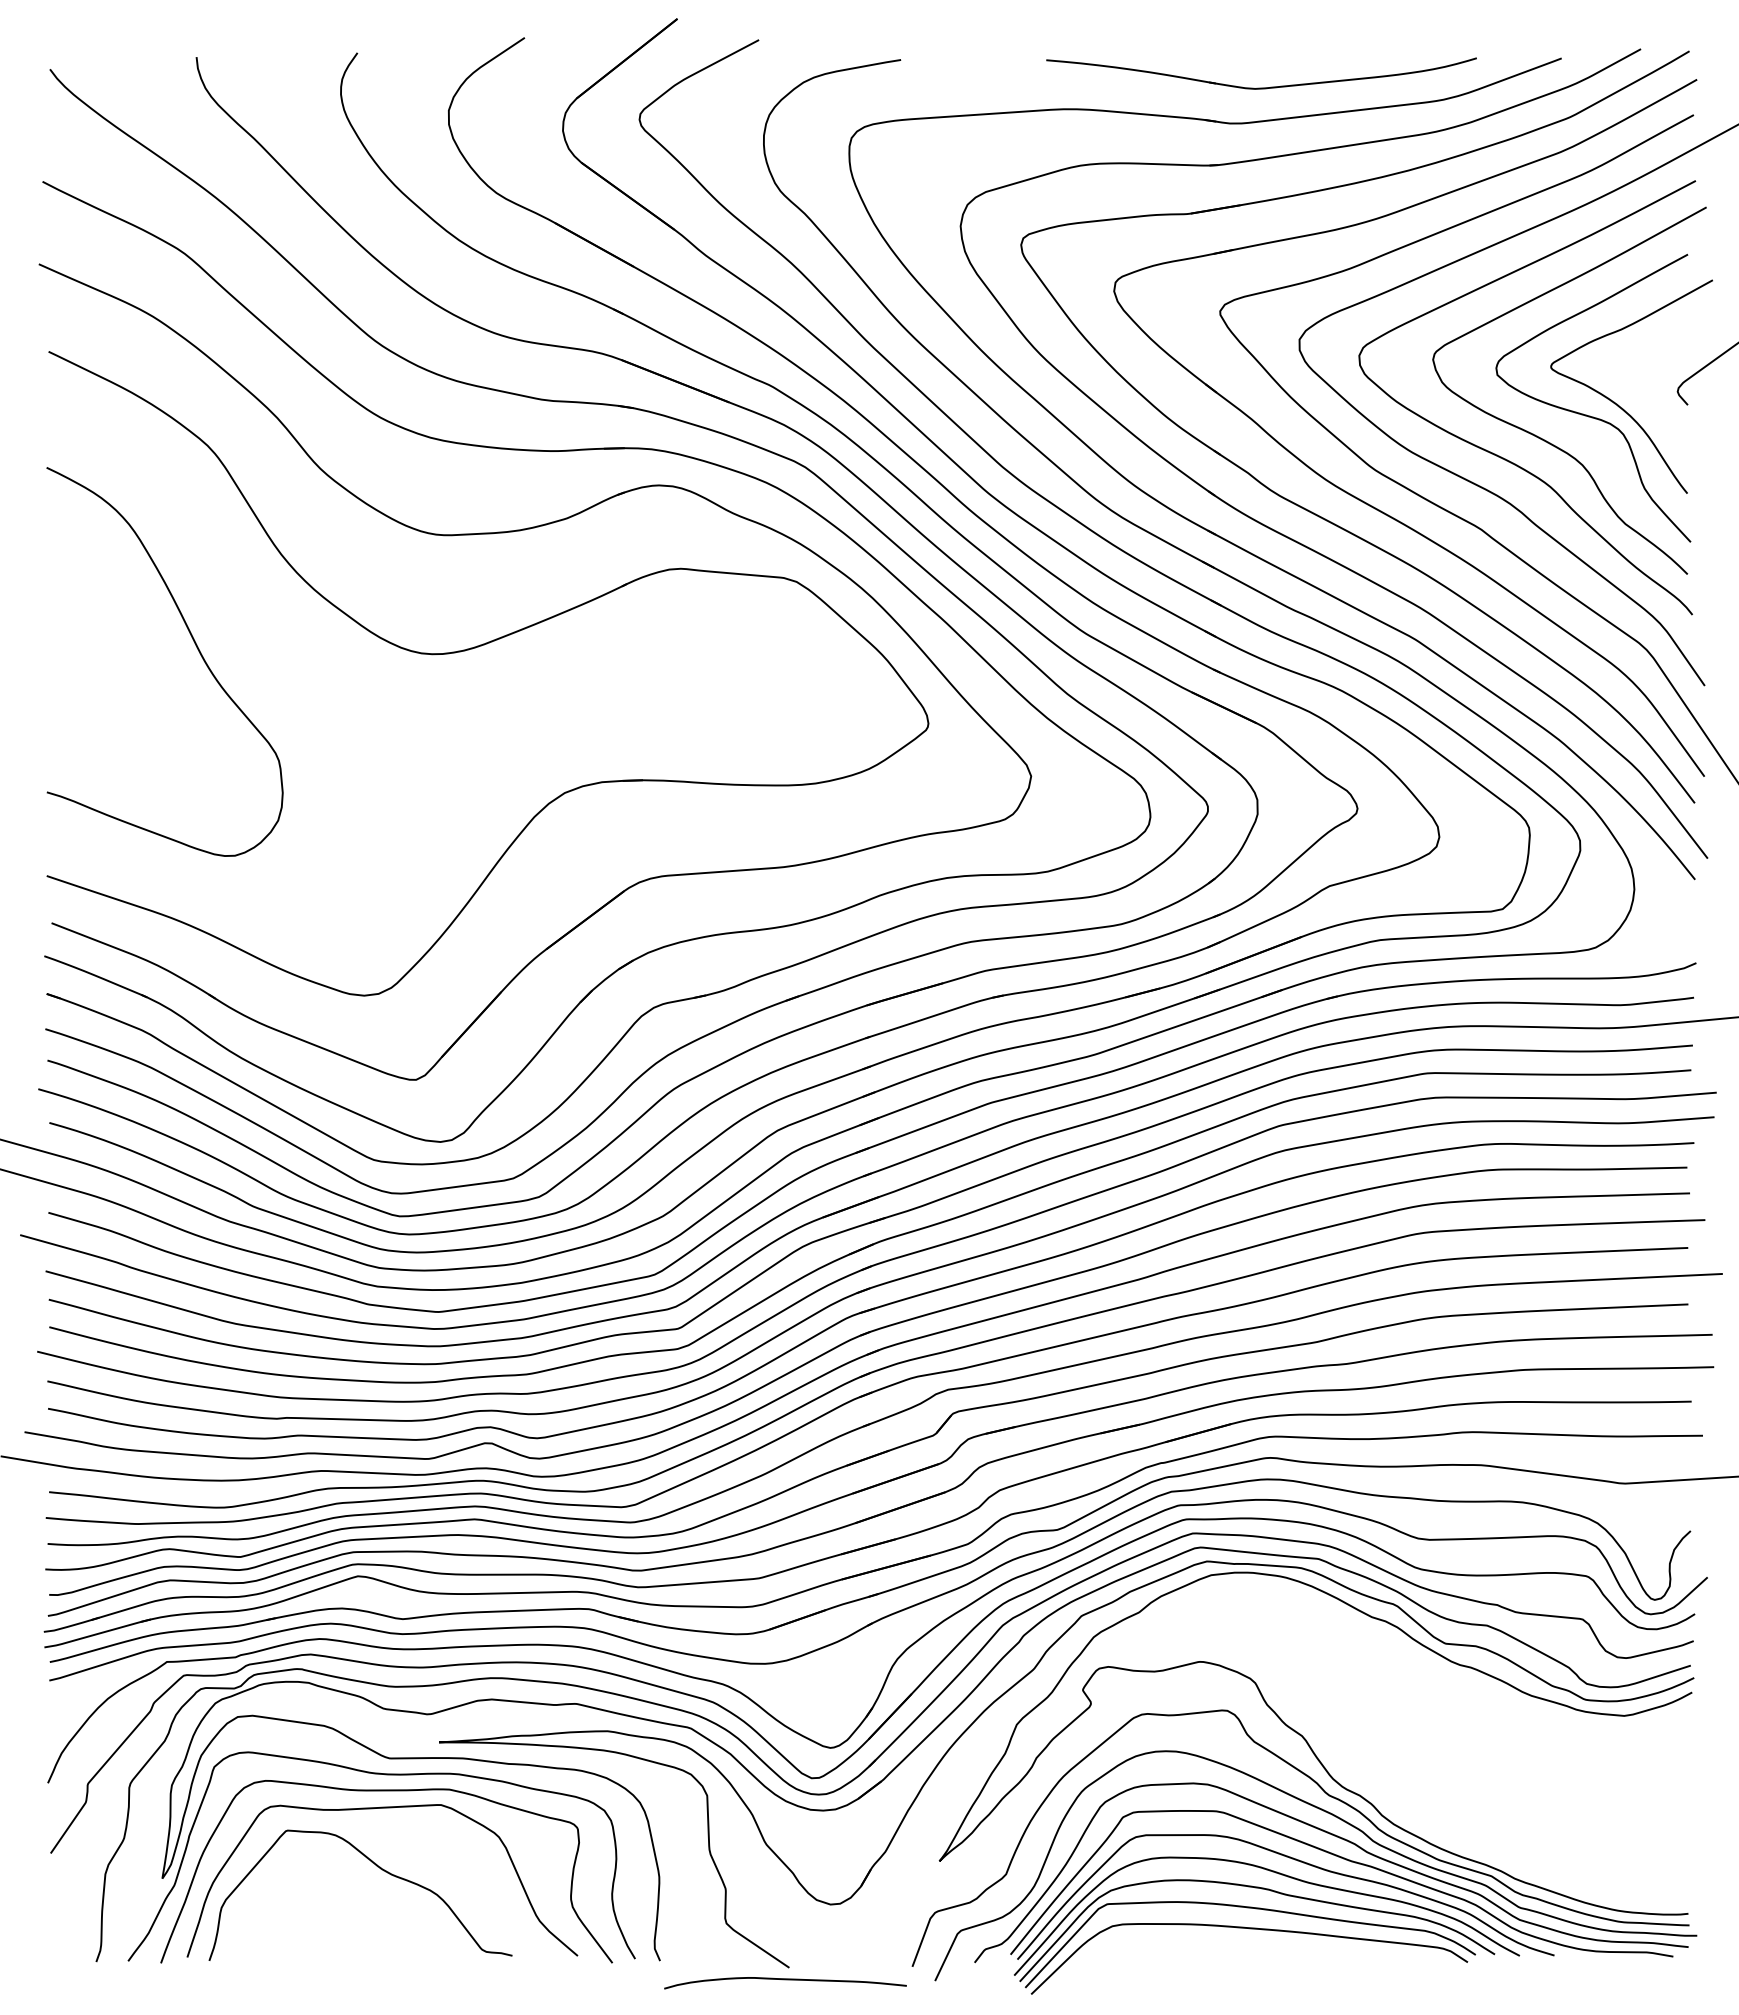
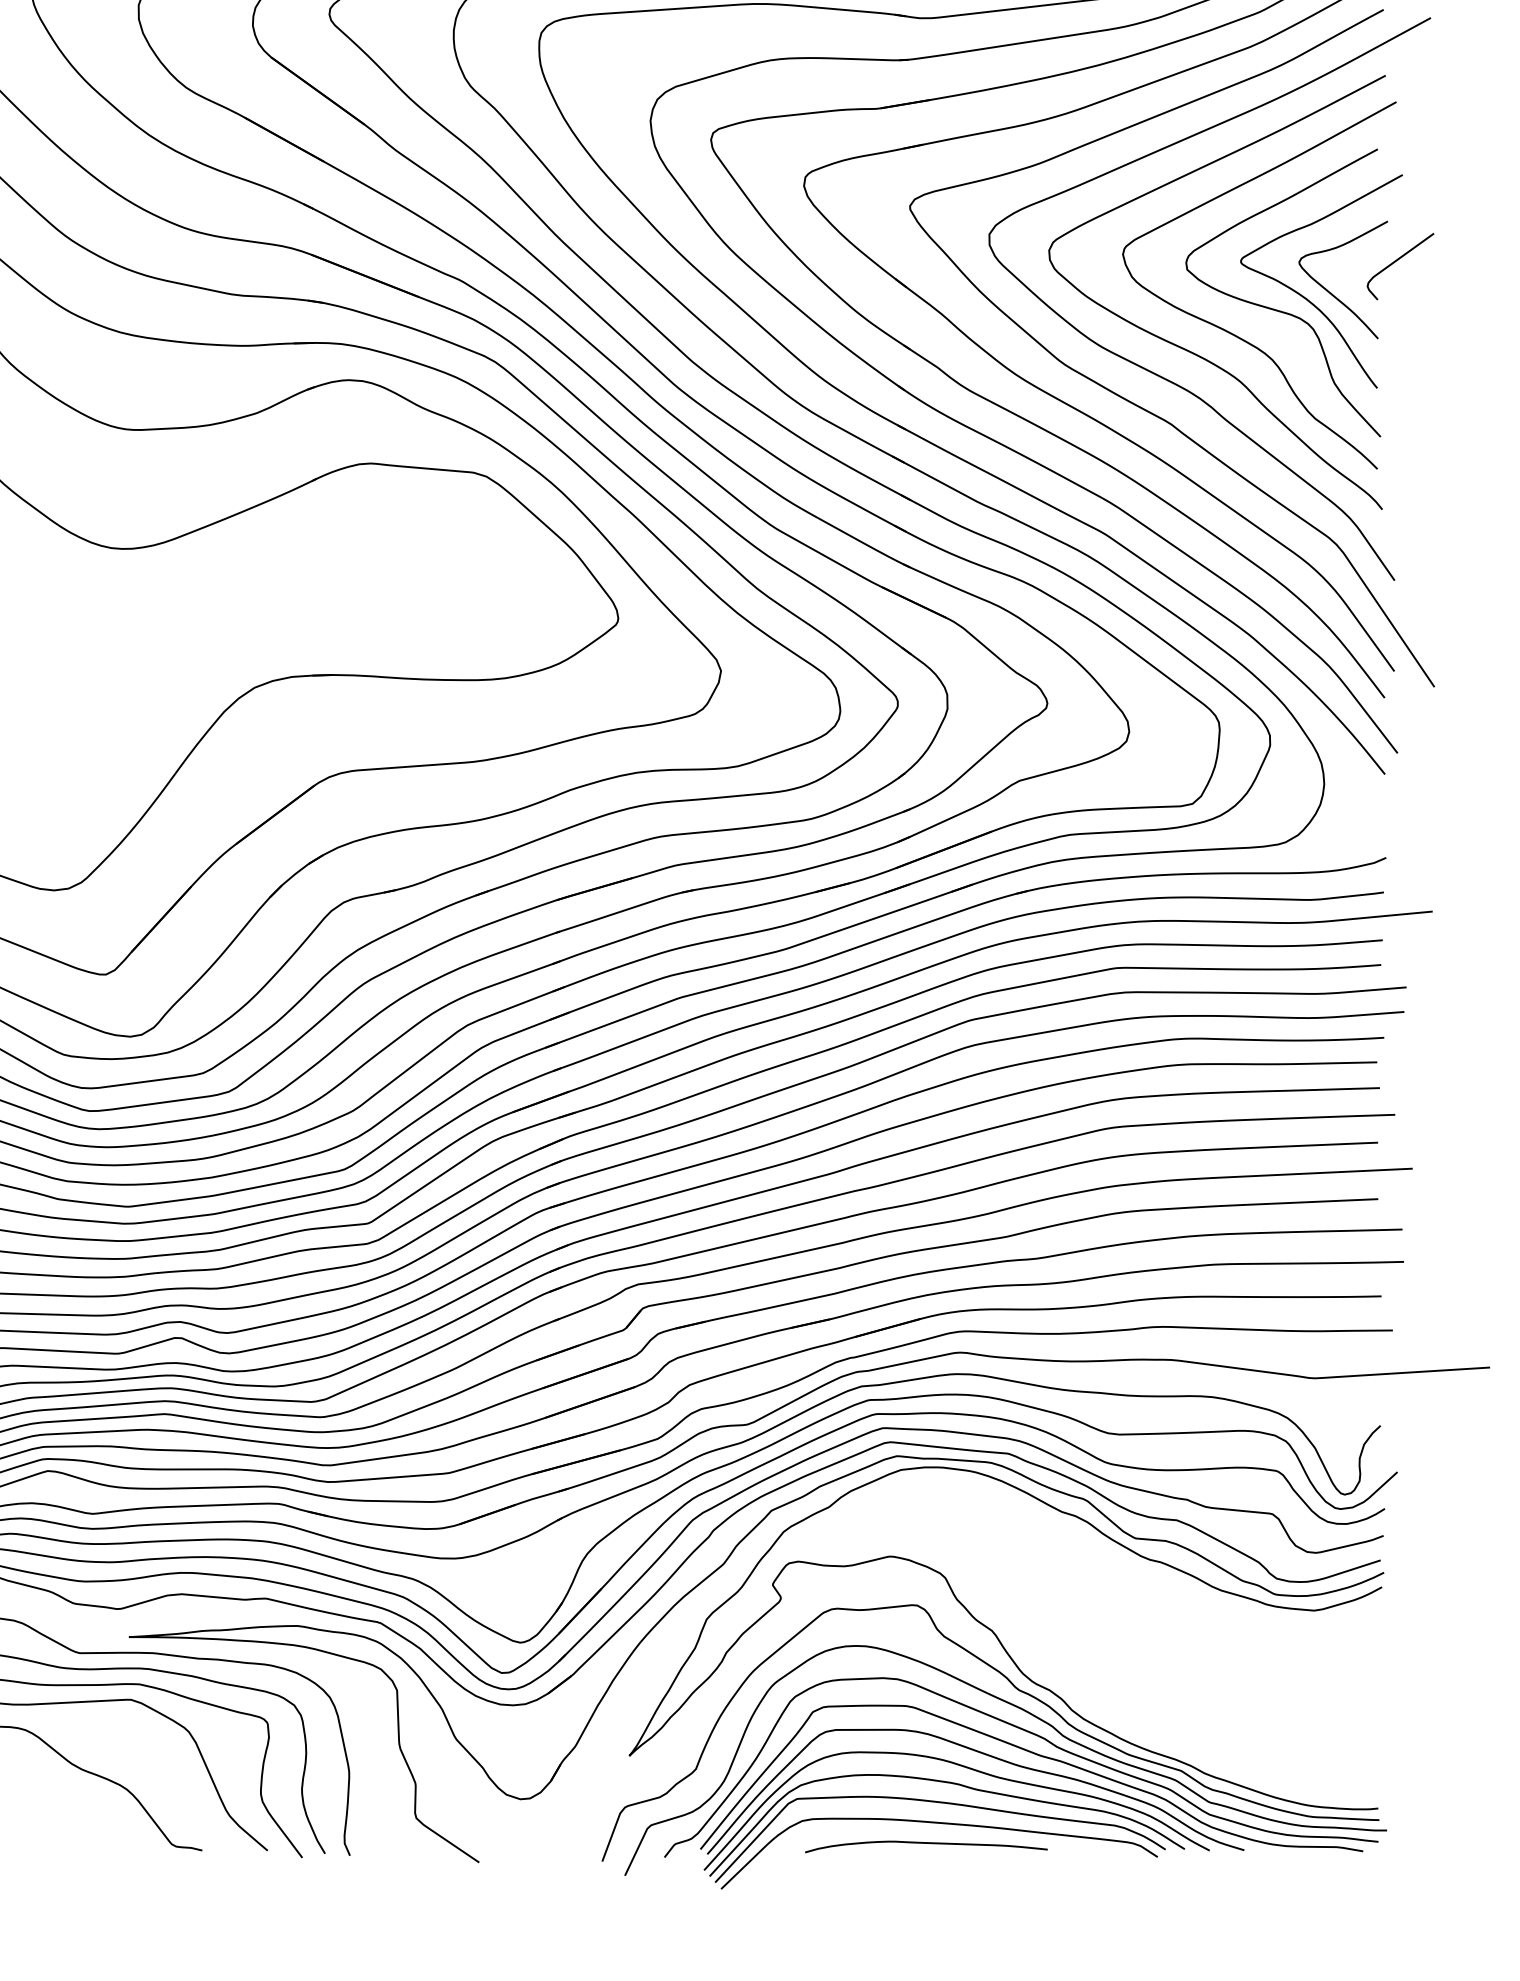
curve: (1642, 398) -> (1332, 293), added
curve: (785, 1980) -> (926, 1844), moved

